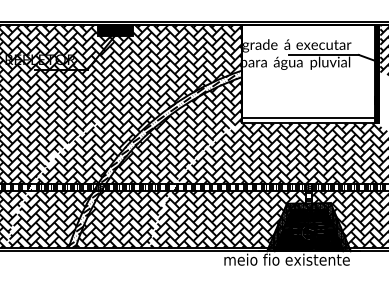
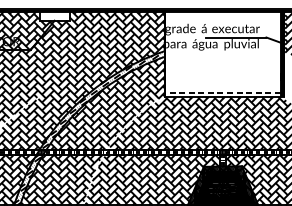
fill: (115, 30) -> (54, 16), removed
line: (308, 118) -> (222, 92), solid -> dashed

